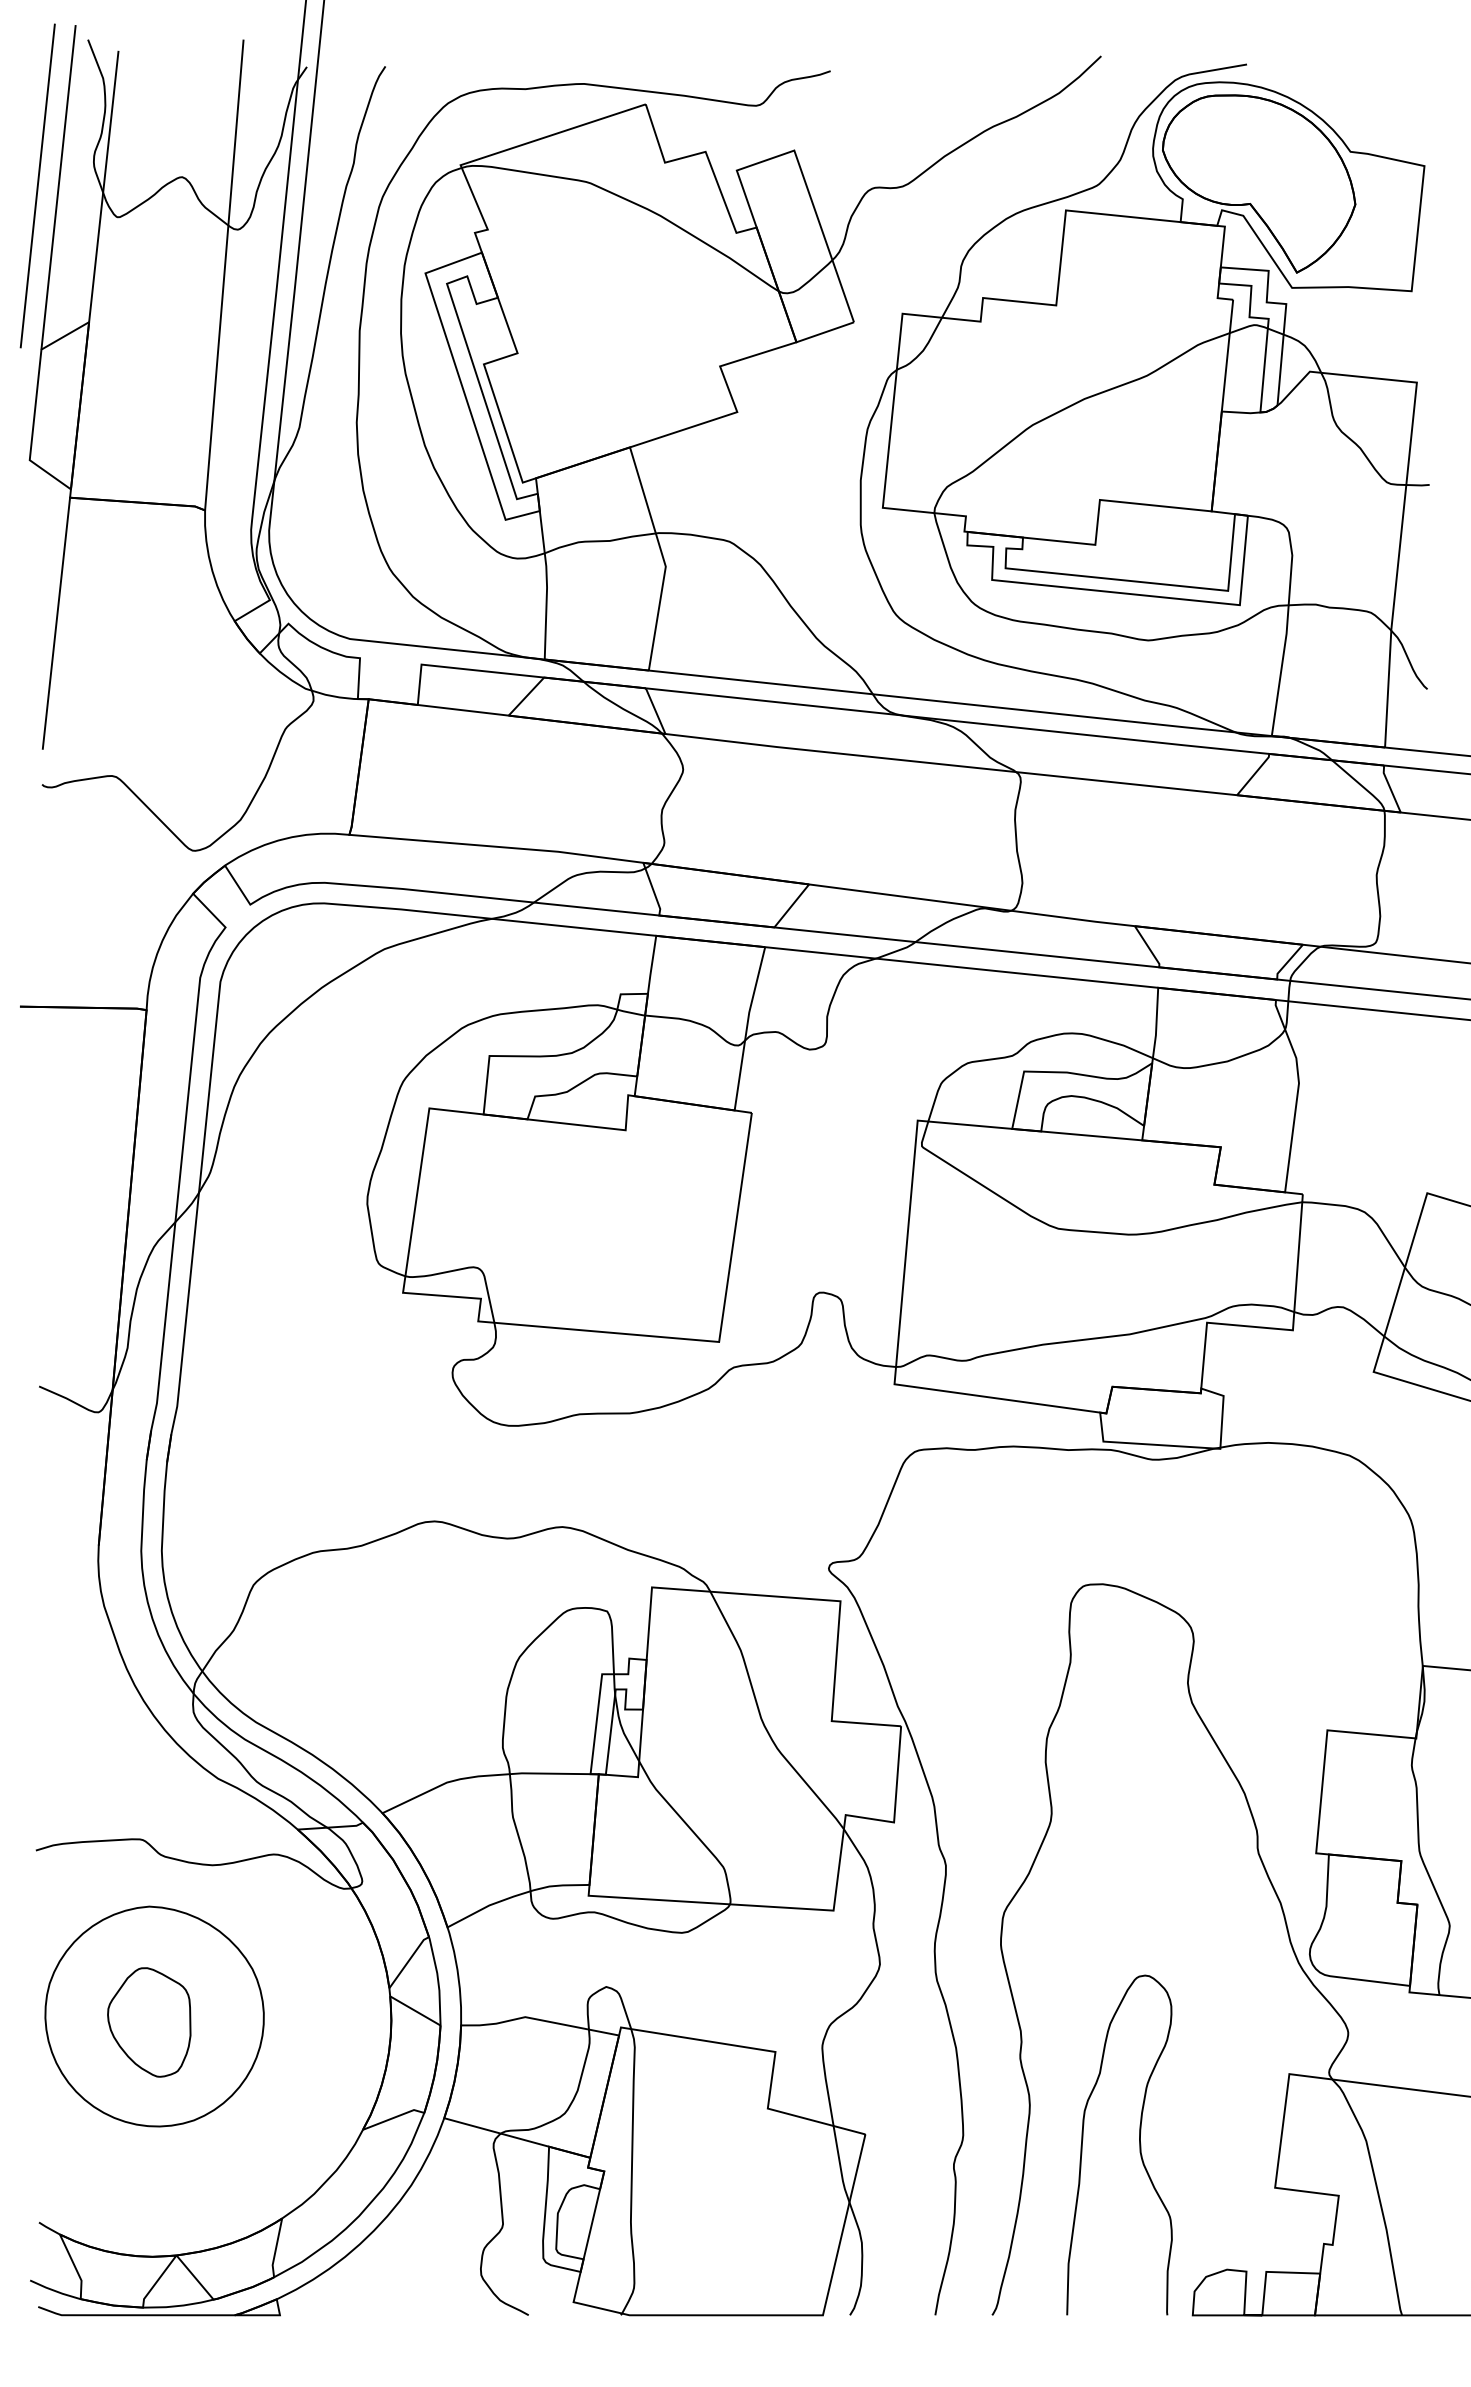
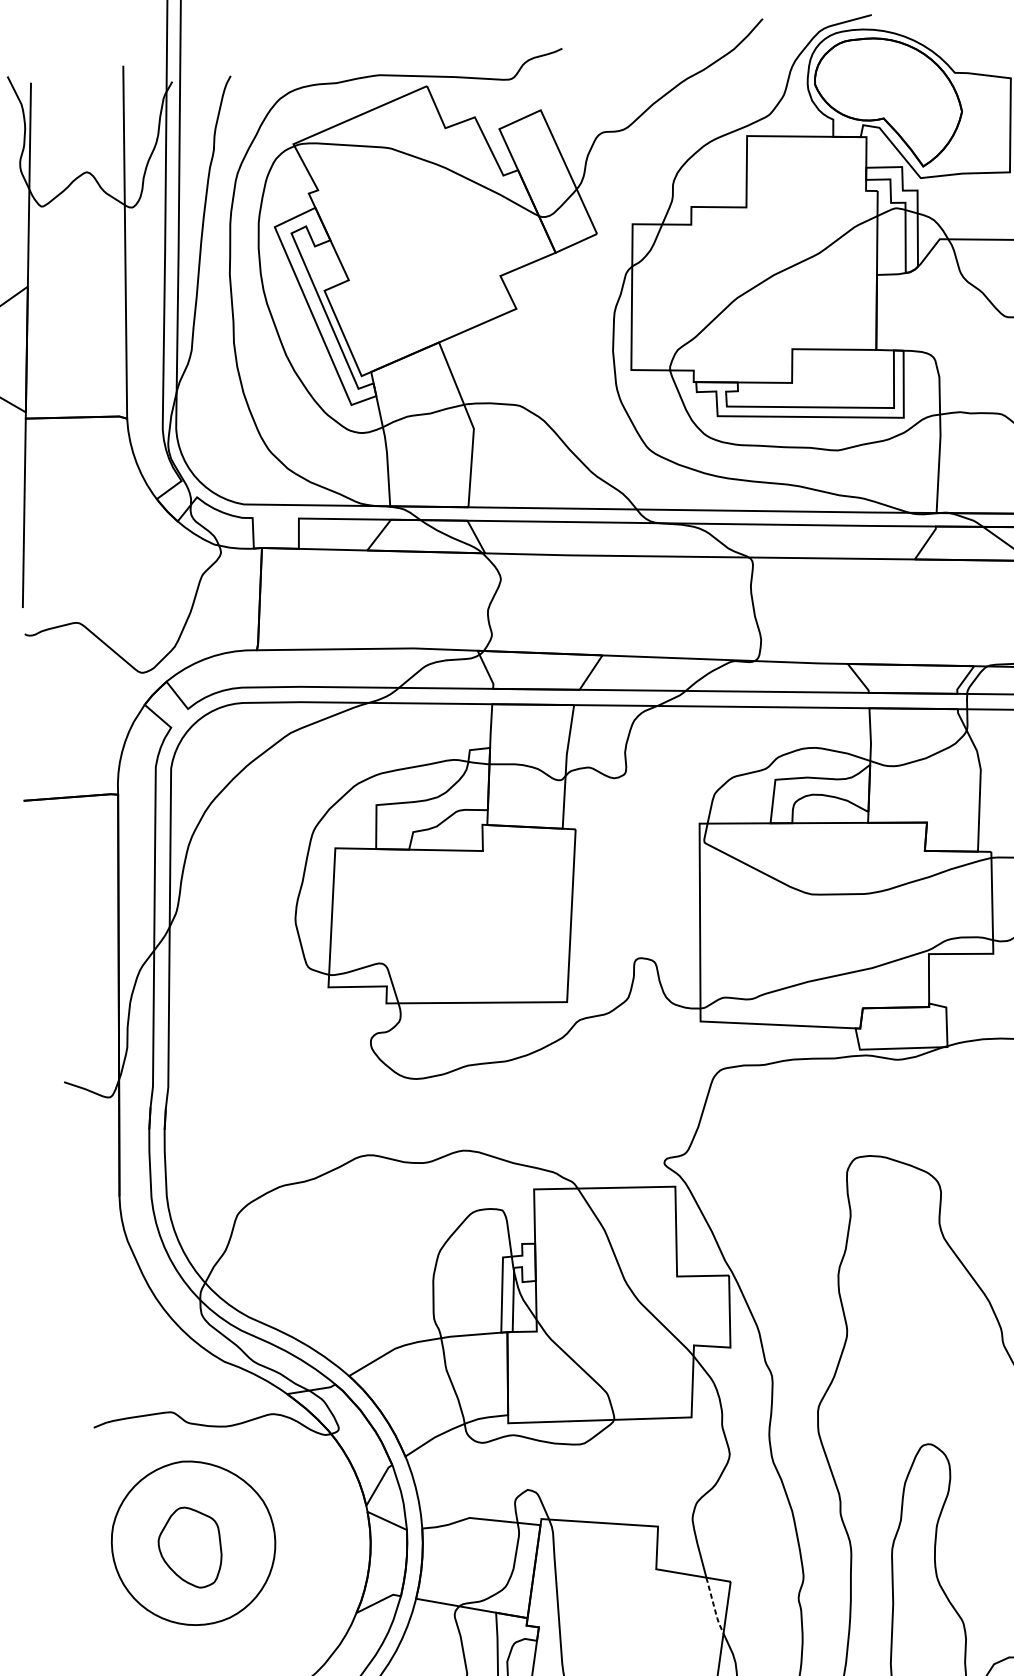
line: (840, 2166) -> (714, 1607), solid -> dashed

